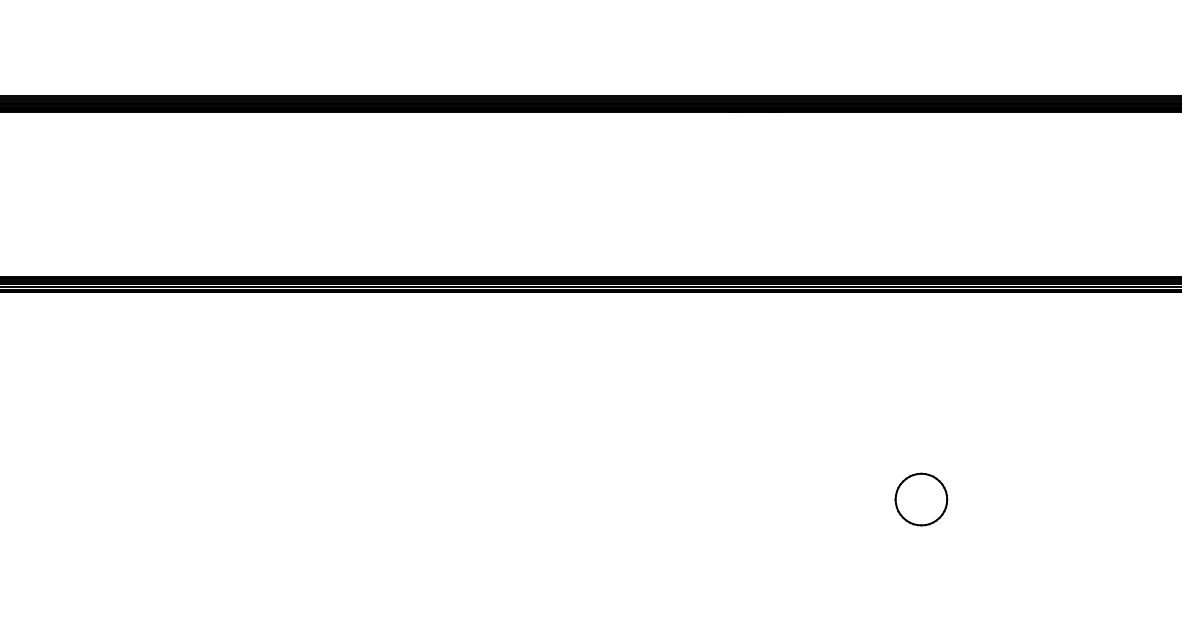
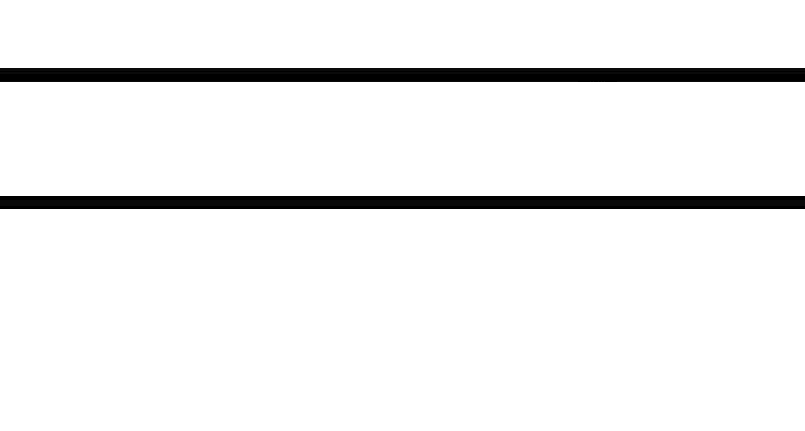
part: (921, 499) -> (715, 353), removed

